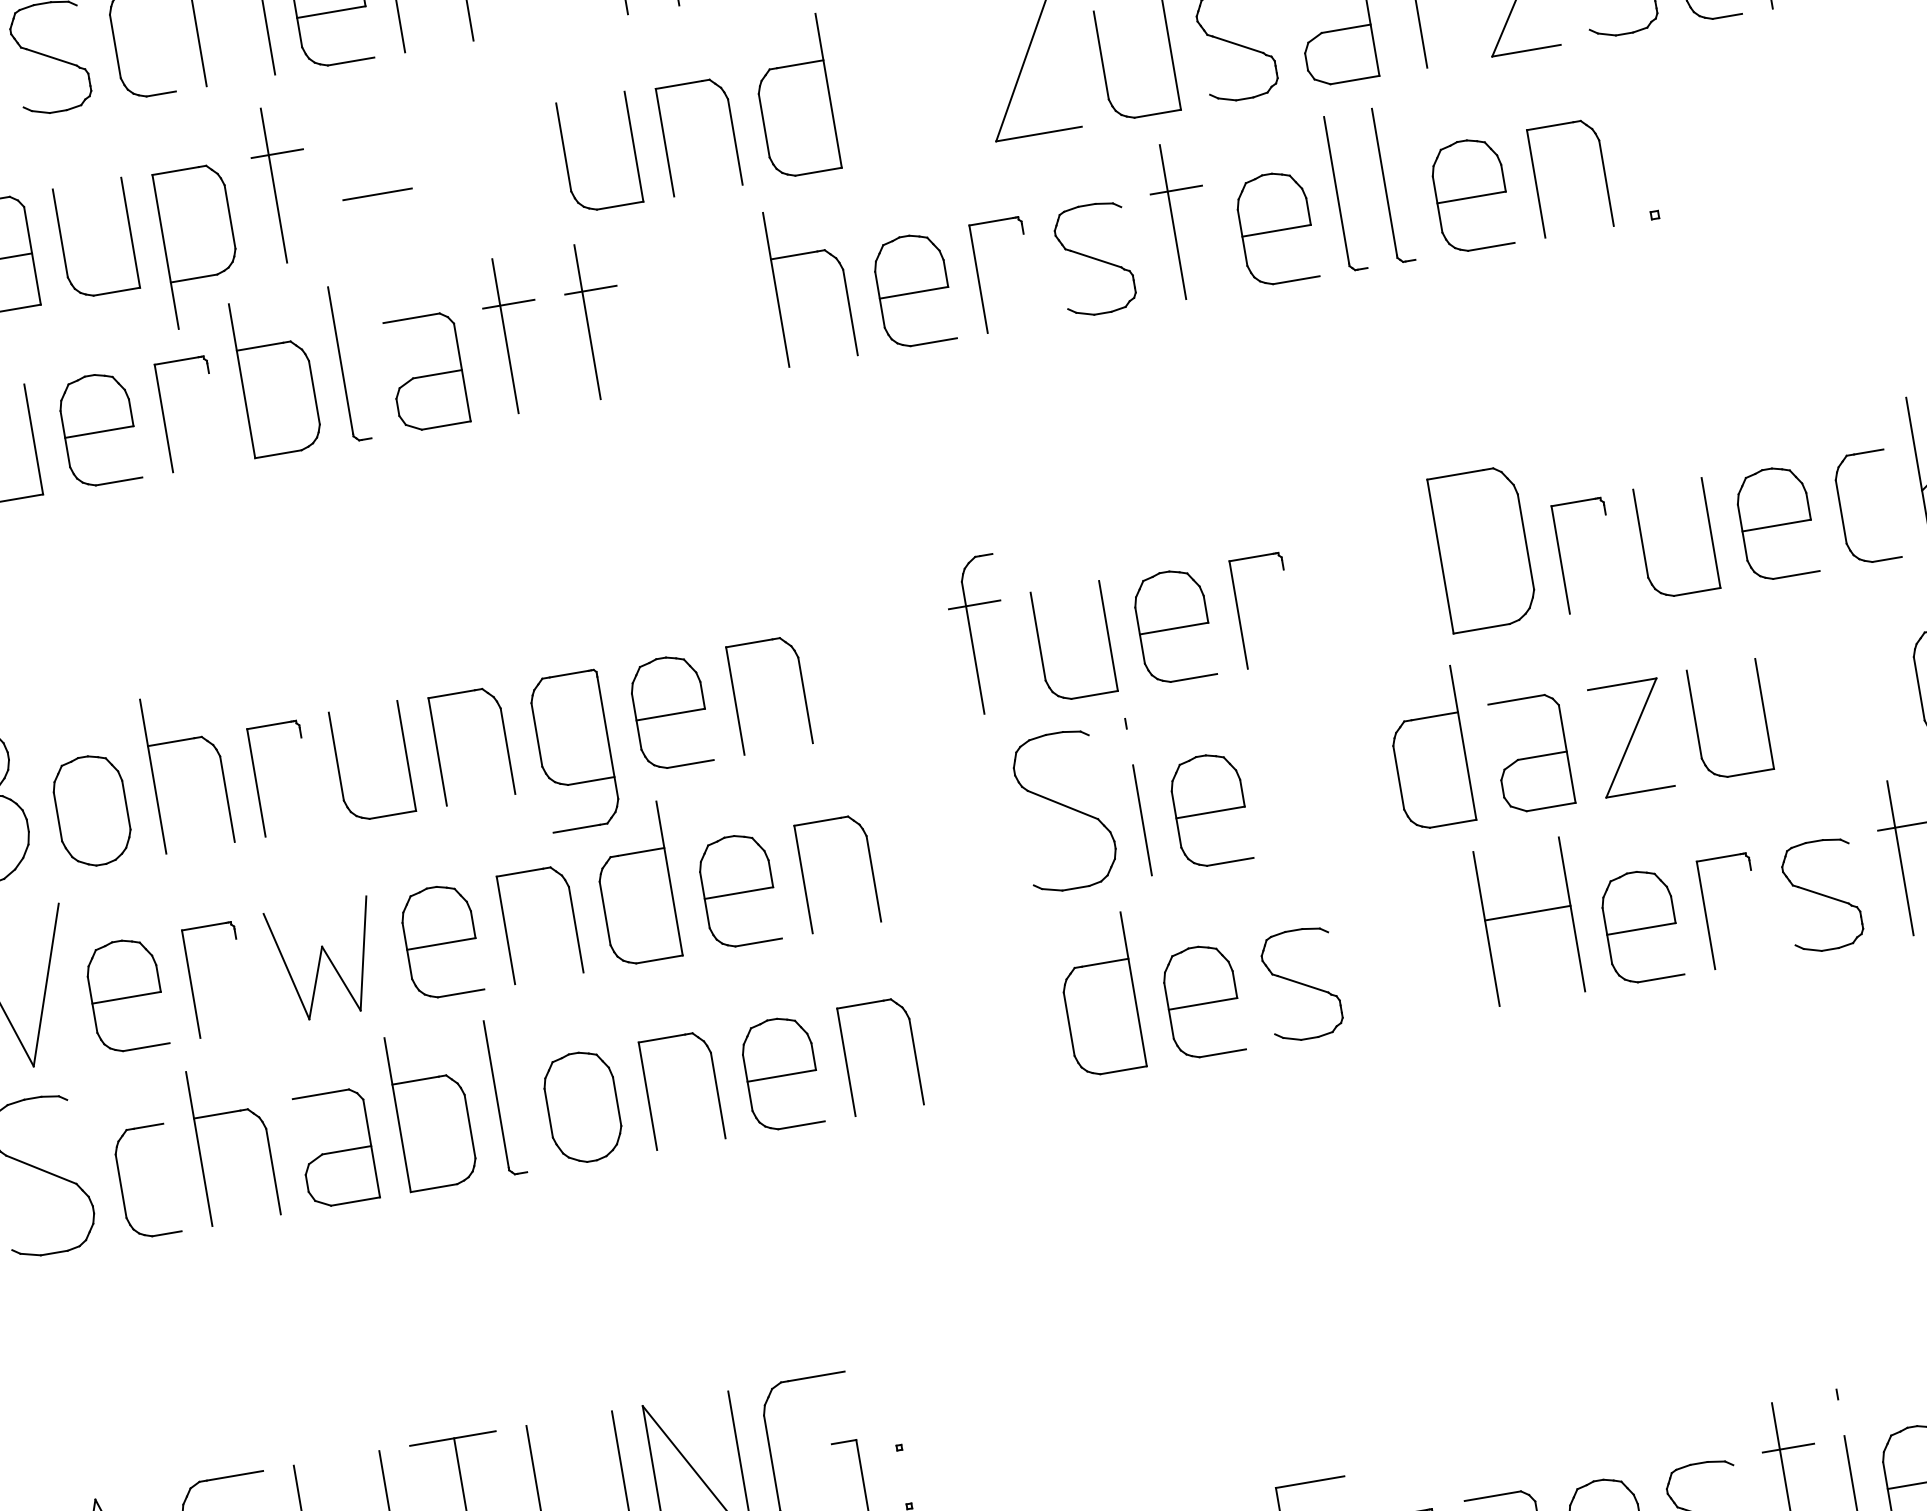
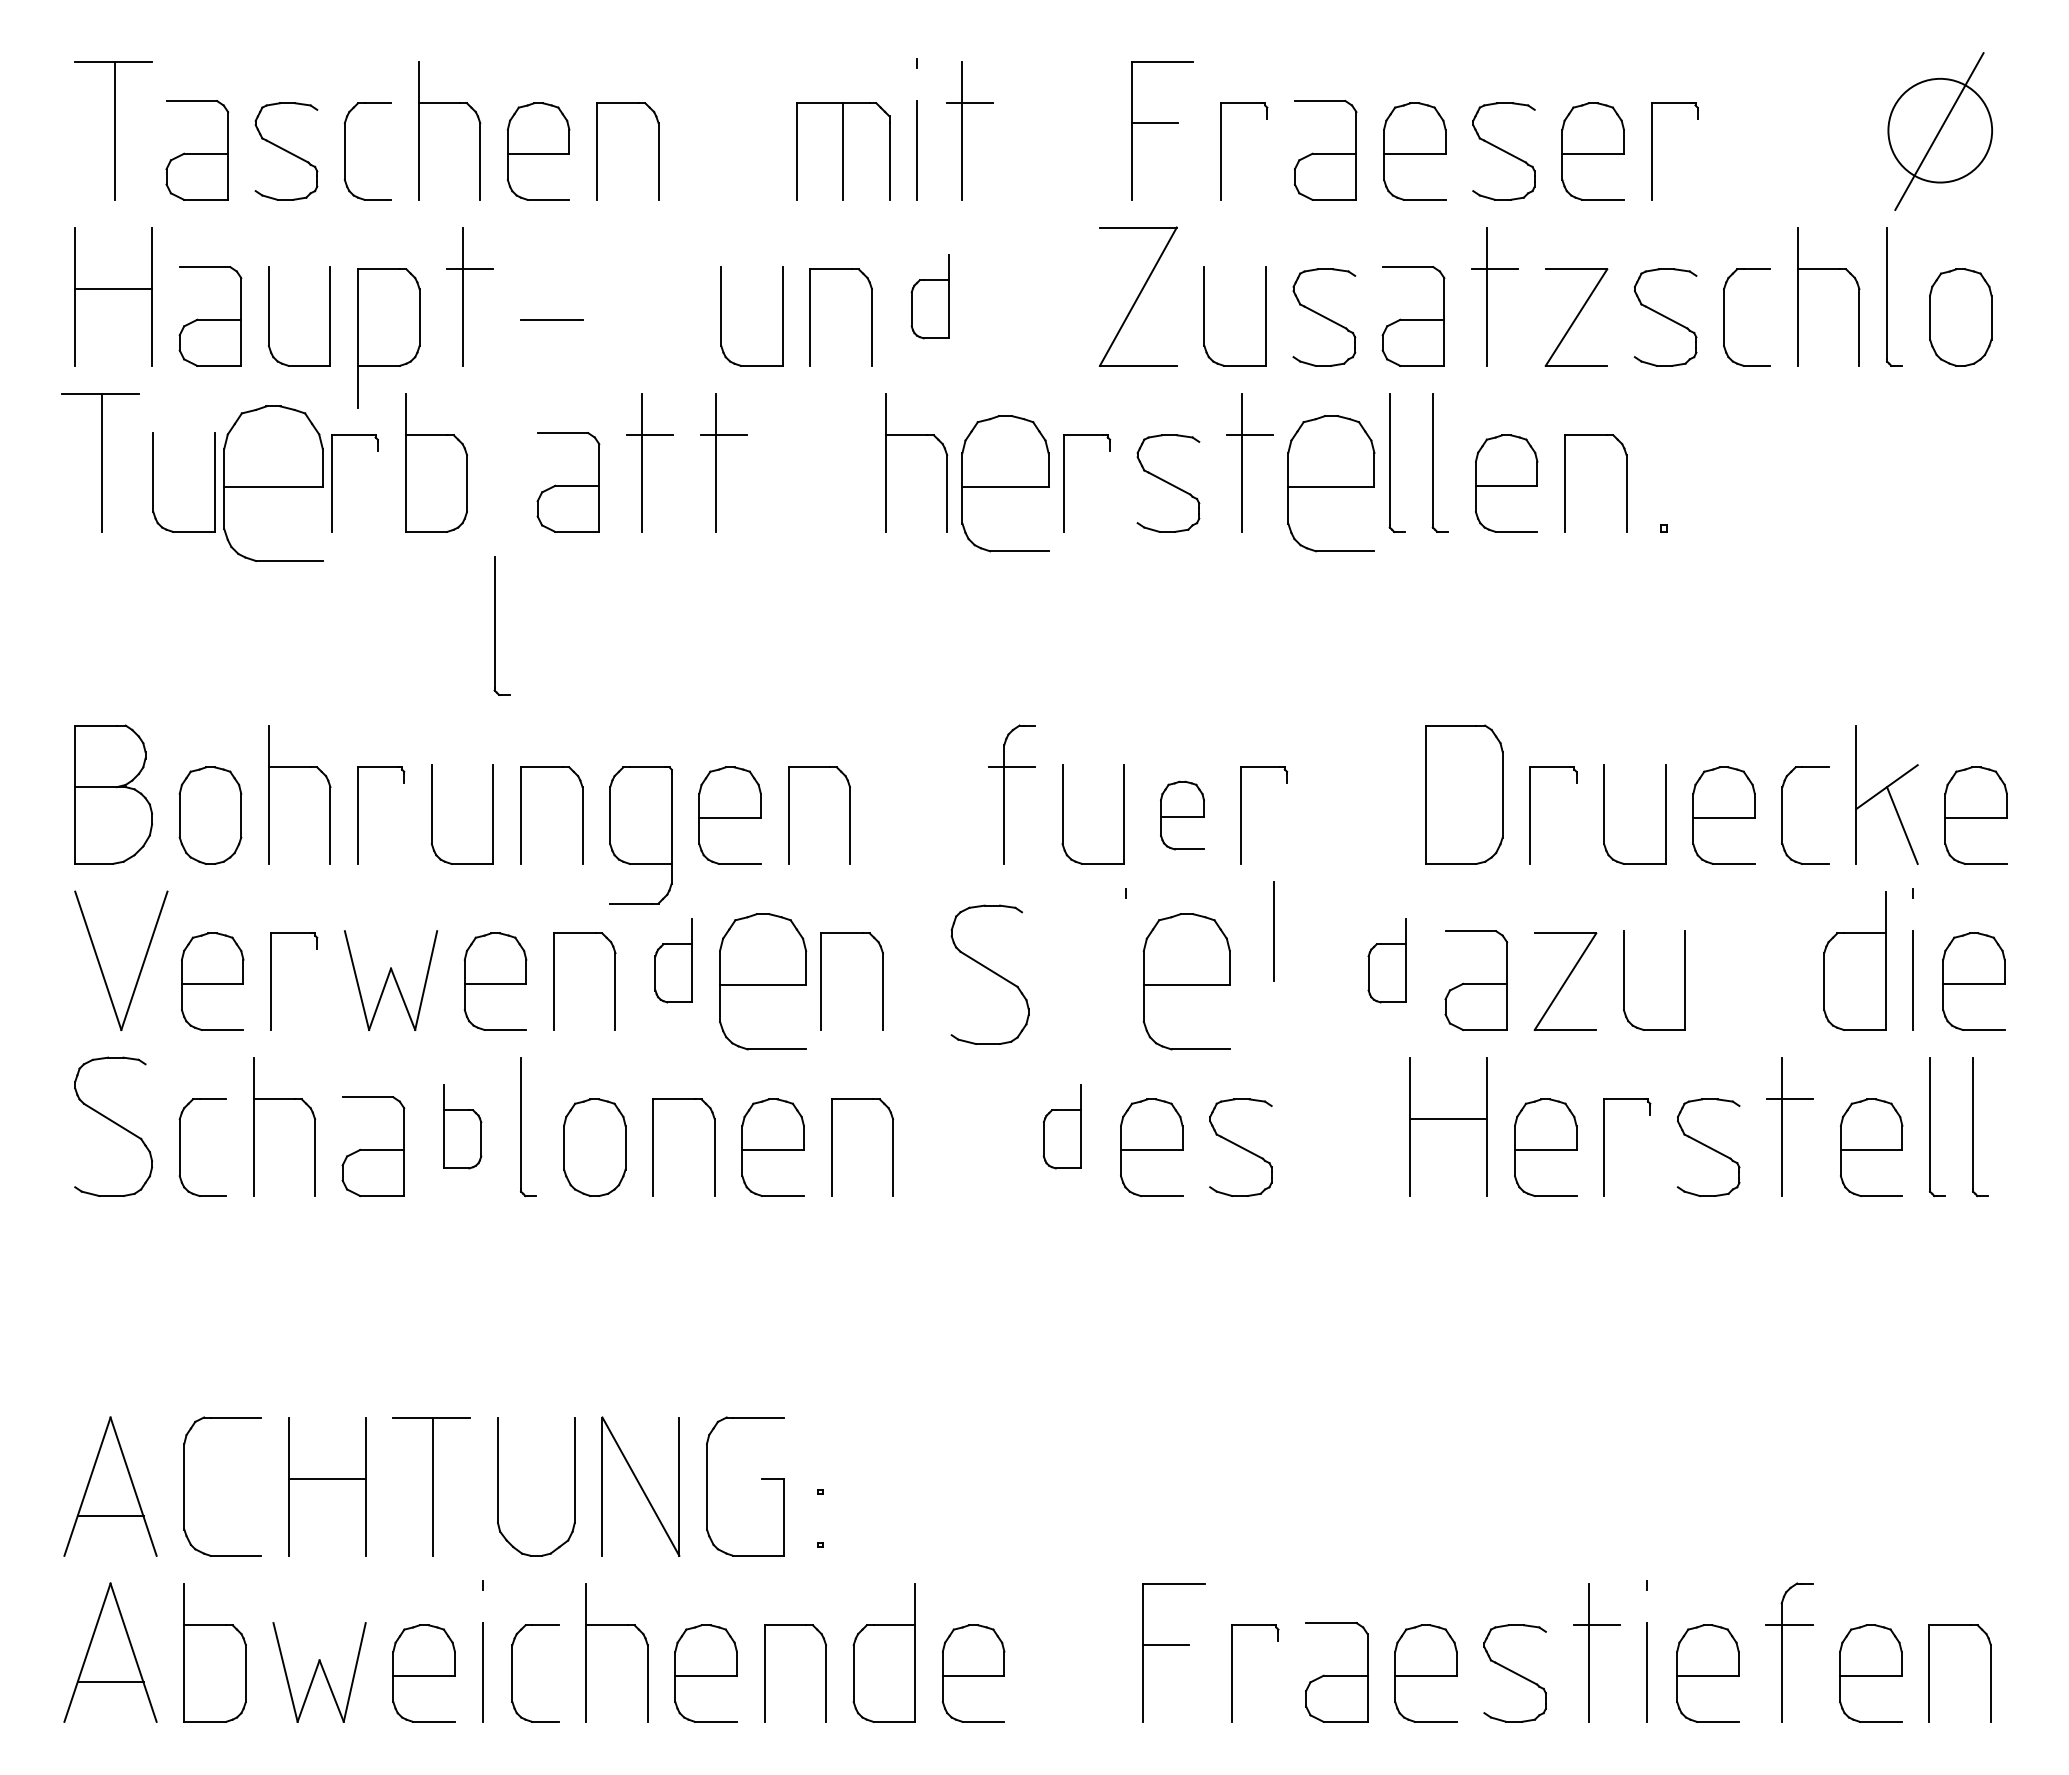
part: (793, 96) -> (929, 296), size x0.6
part: (1276, 228) -> (1331, 483), size x1.4
part: (913, 290) -> (1005, 483), size x1.4
part: (348, 362) -> (501, 625), moved
part: (97, 429) -> (272, 483), size x1.6
part: (1173, 625) -> (1182, 815), size x0.7
part: (1428, 748) -> (1386, 960), size x0.6
part: (1209, 809) -> (1186, 981), size x1.4
part: (1064, 810) -> (989, 974), moved
line: (1141, 820) -> (1273, 931), moved
part: (634, 884) -> (673, 960), size x0.6
part: (737, 890) -> (762, 981), size x1.4
part: (1098, 994) -> (1061, 1126), size x0.6
part: (431, 1108) -> (462, 1126), size x0.6

